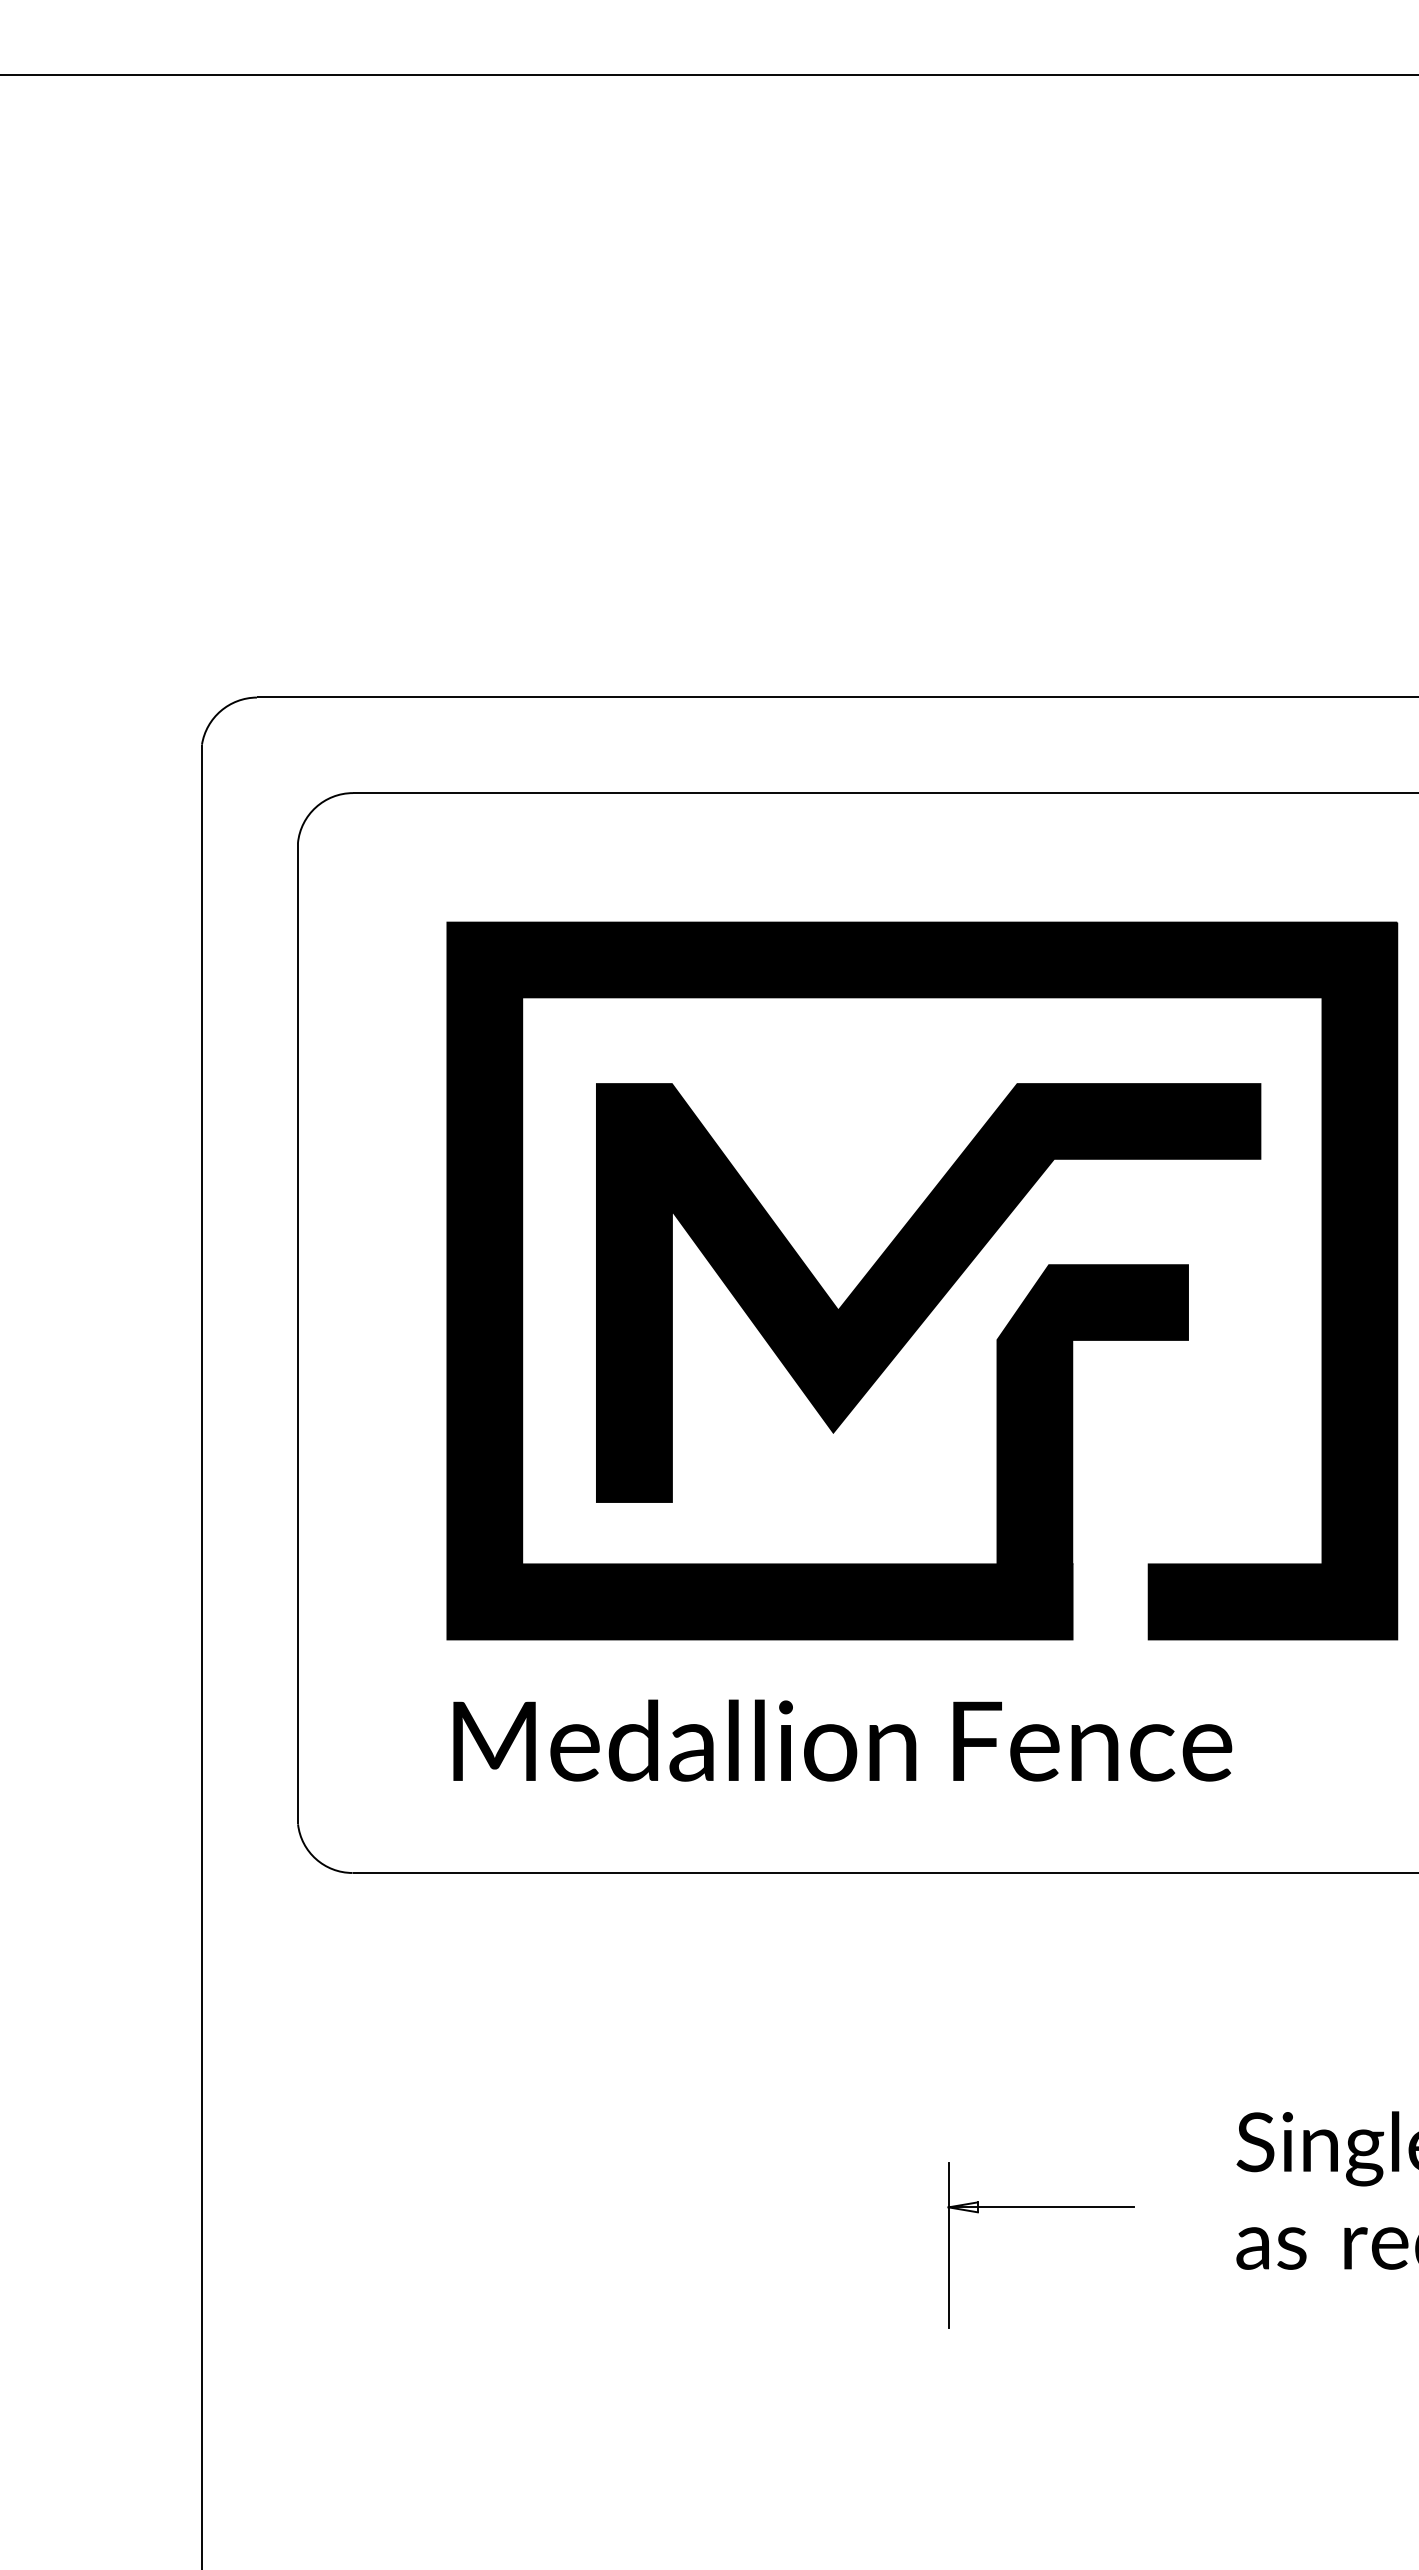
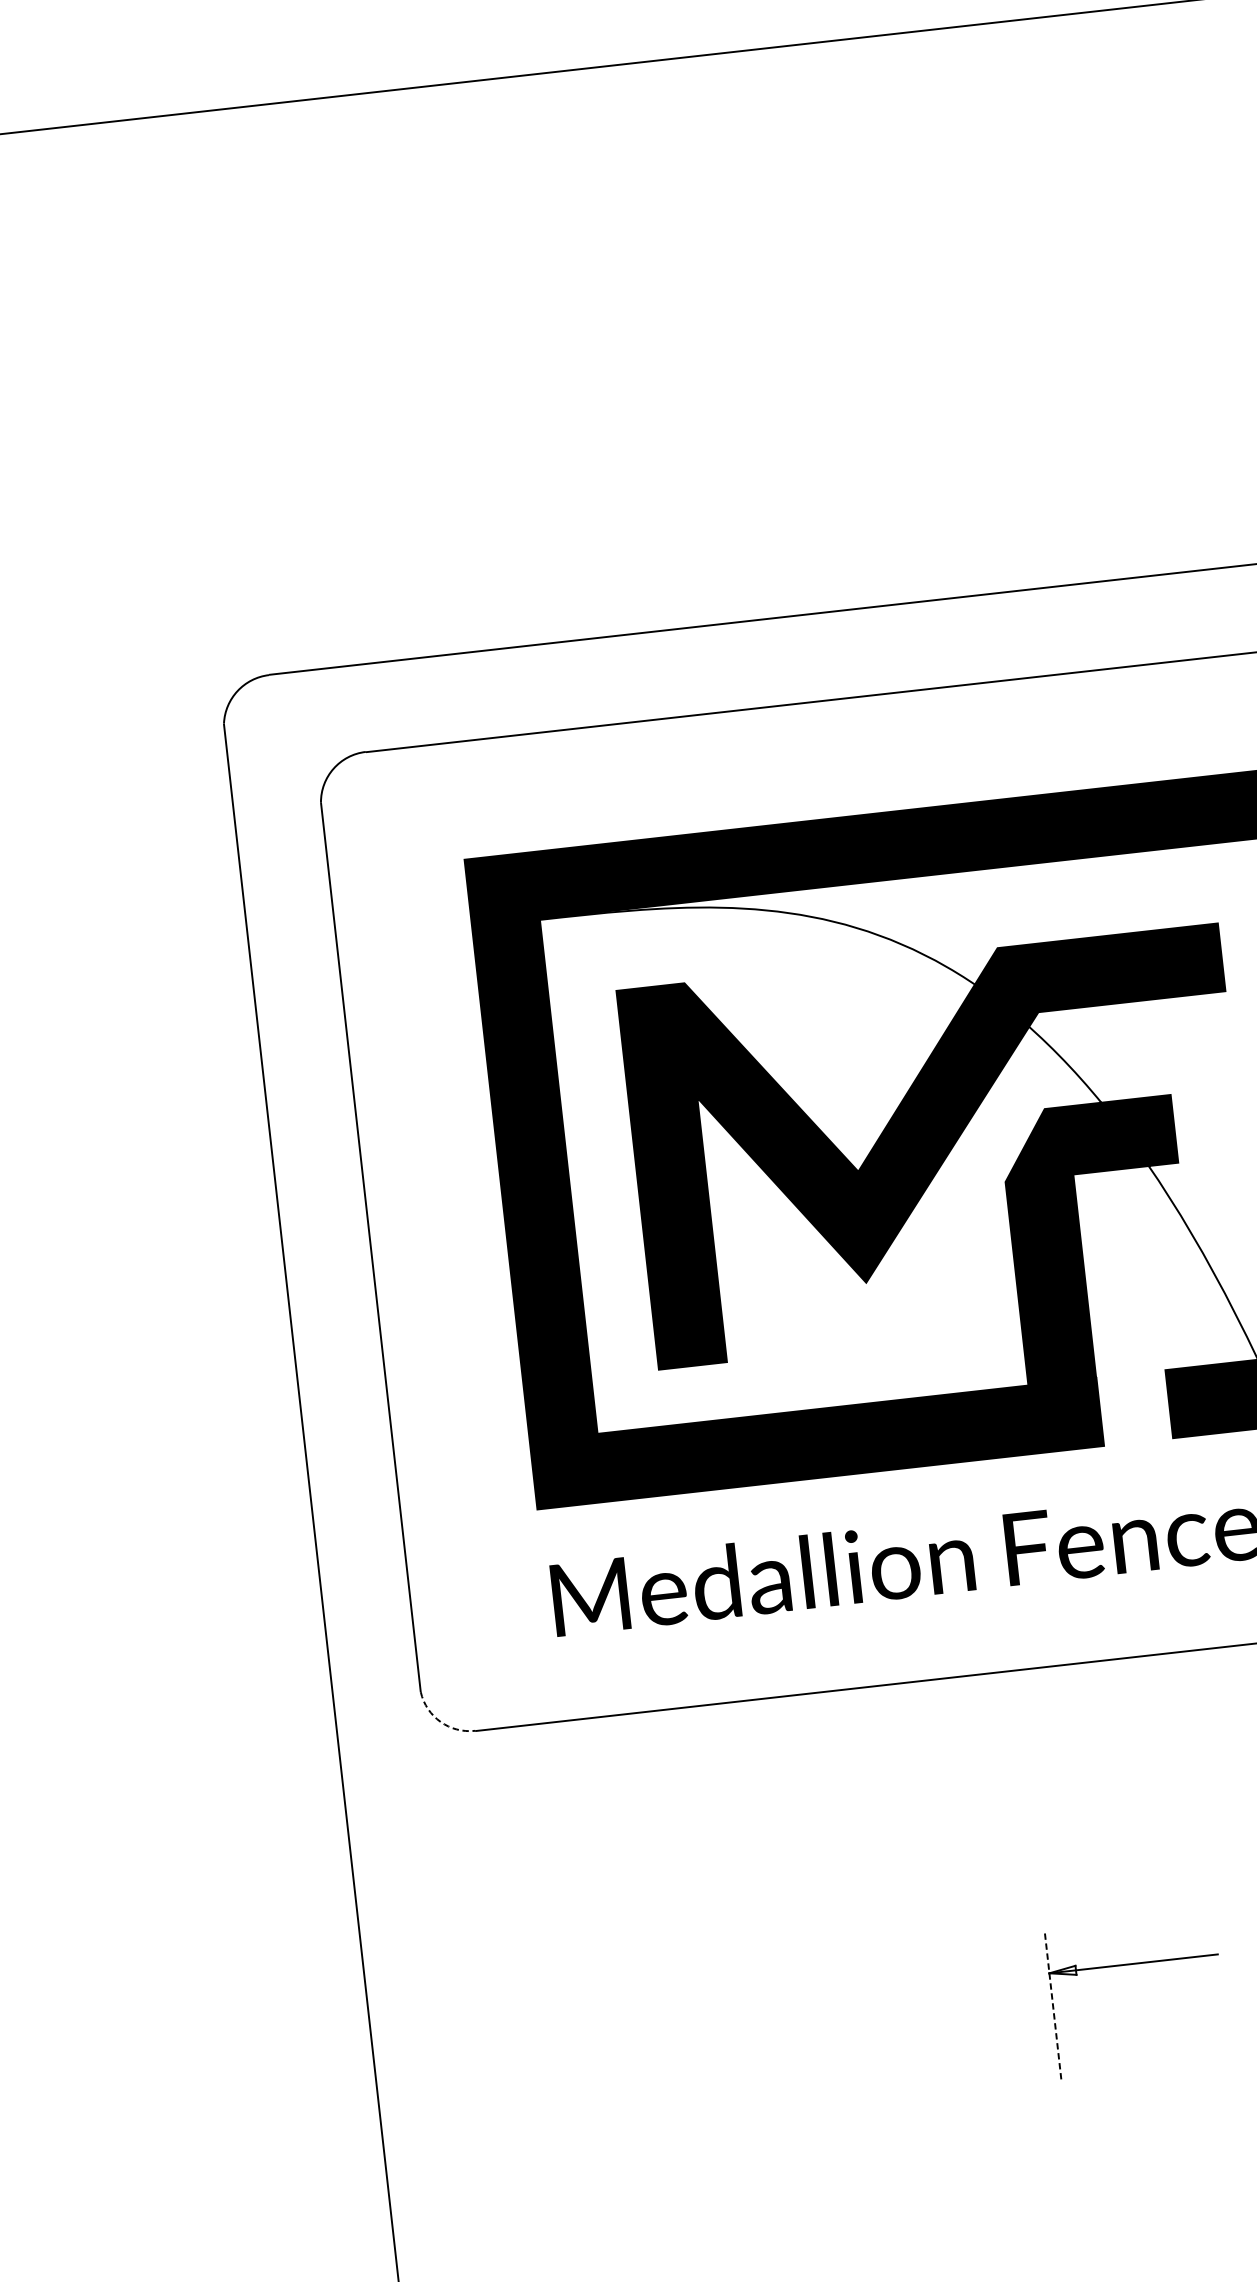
arc: (316, 1859) -> (441, 1722), solid -> dashed
line: (948, 2246) -> (1053, 2008), solid -> dashed

